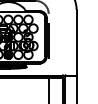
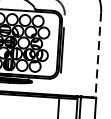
line: (76, 42) -> (98, 54), solid -> dashed

